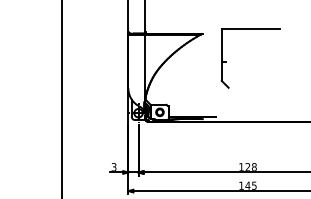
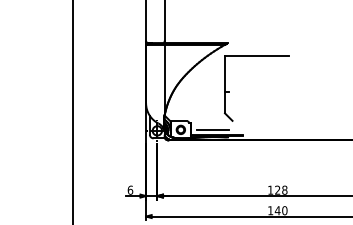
part: (225, 61) -> (229, 91), moved
line: (188, 111) -> (212, 129), added
text: (114, 166) -> (130, 189), 3 -> 6
text: (254, 185) -> (284, 210), 145 -> 140

